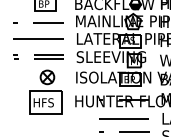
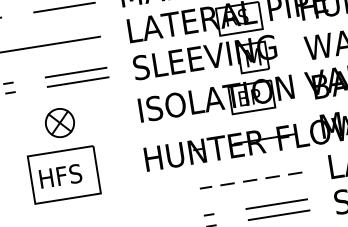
part: (45, 91) -> (60, 152), moved
line: (123, 119) -> (249, 181), solid -> dashed

